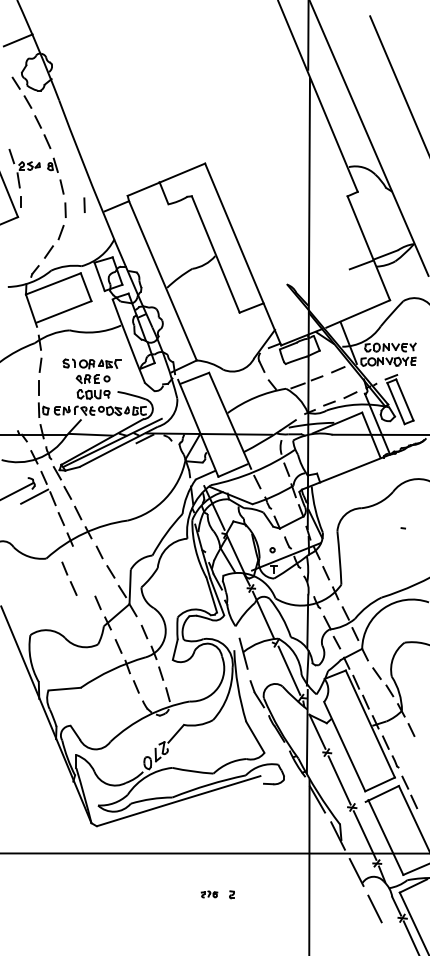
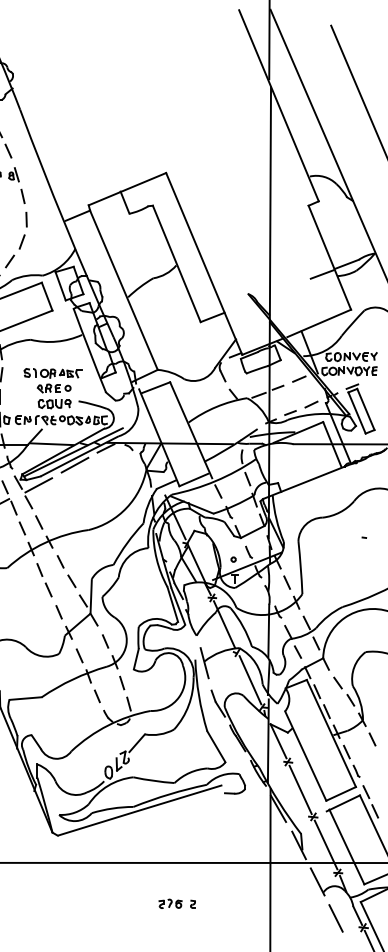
line: (84, 204) -> (45, 213), removed
line: (113, 455) -> (74, 464), added
line: (77, 475) -> (38, 484), added
part: (69, 578) -> (44, 579), moved
part: (209, 894) -> (170, 903), size x1.43

